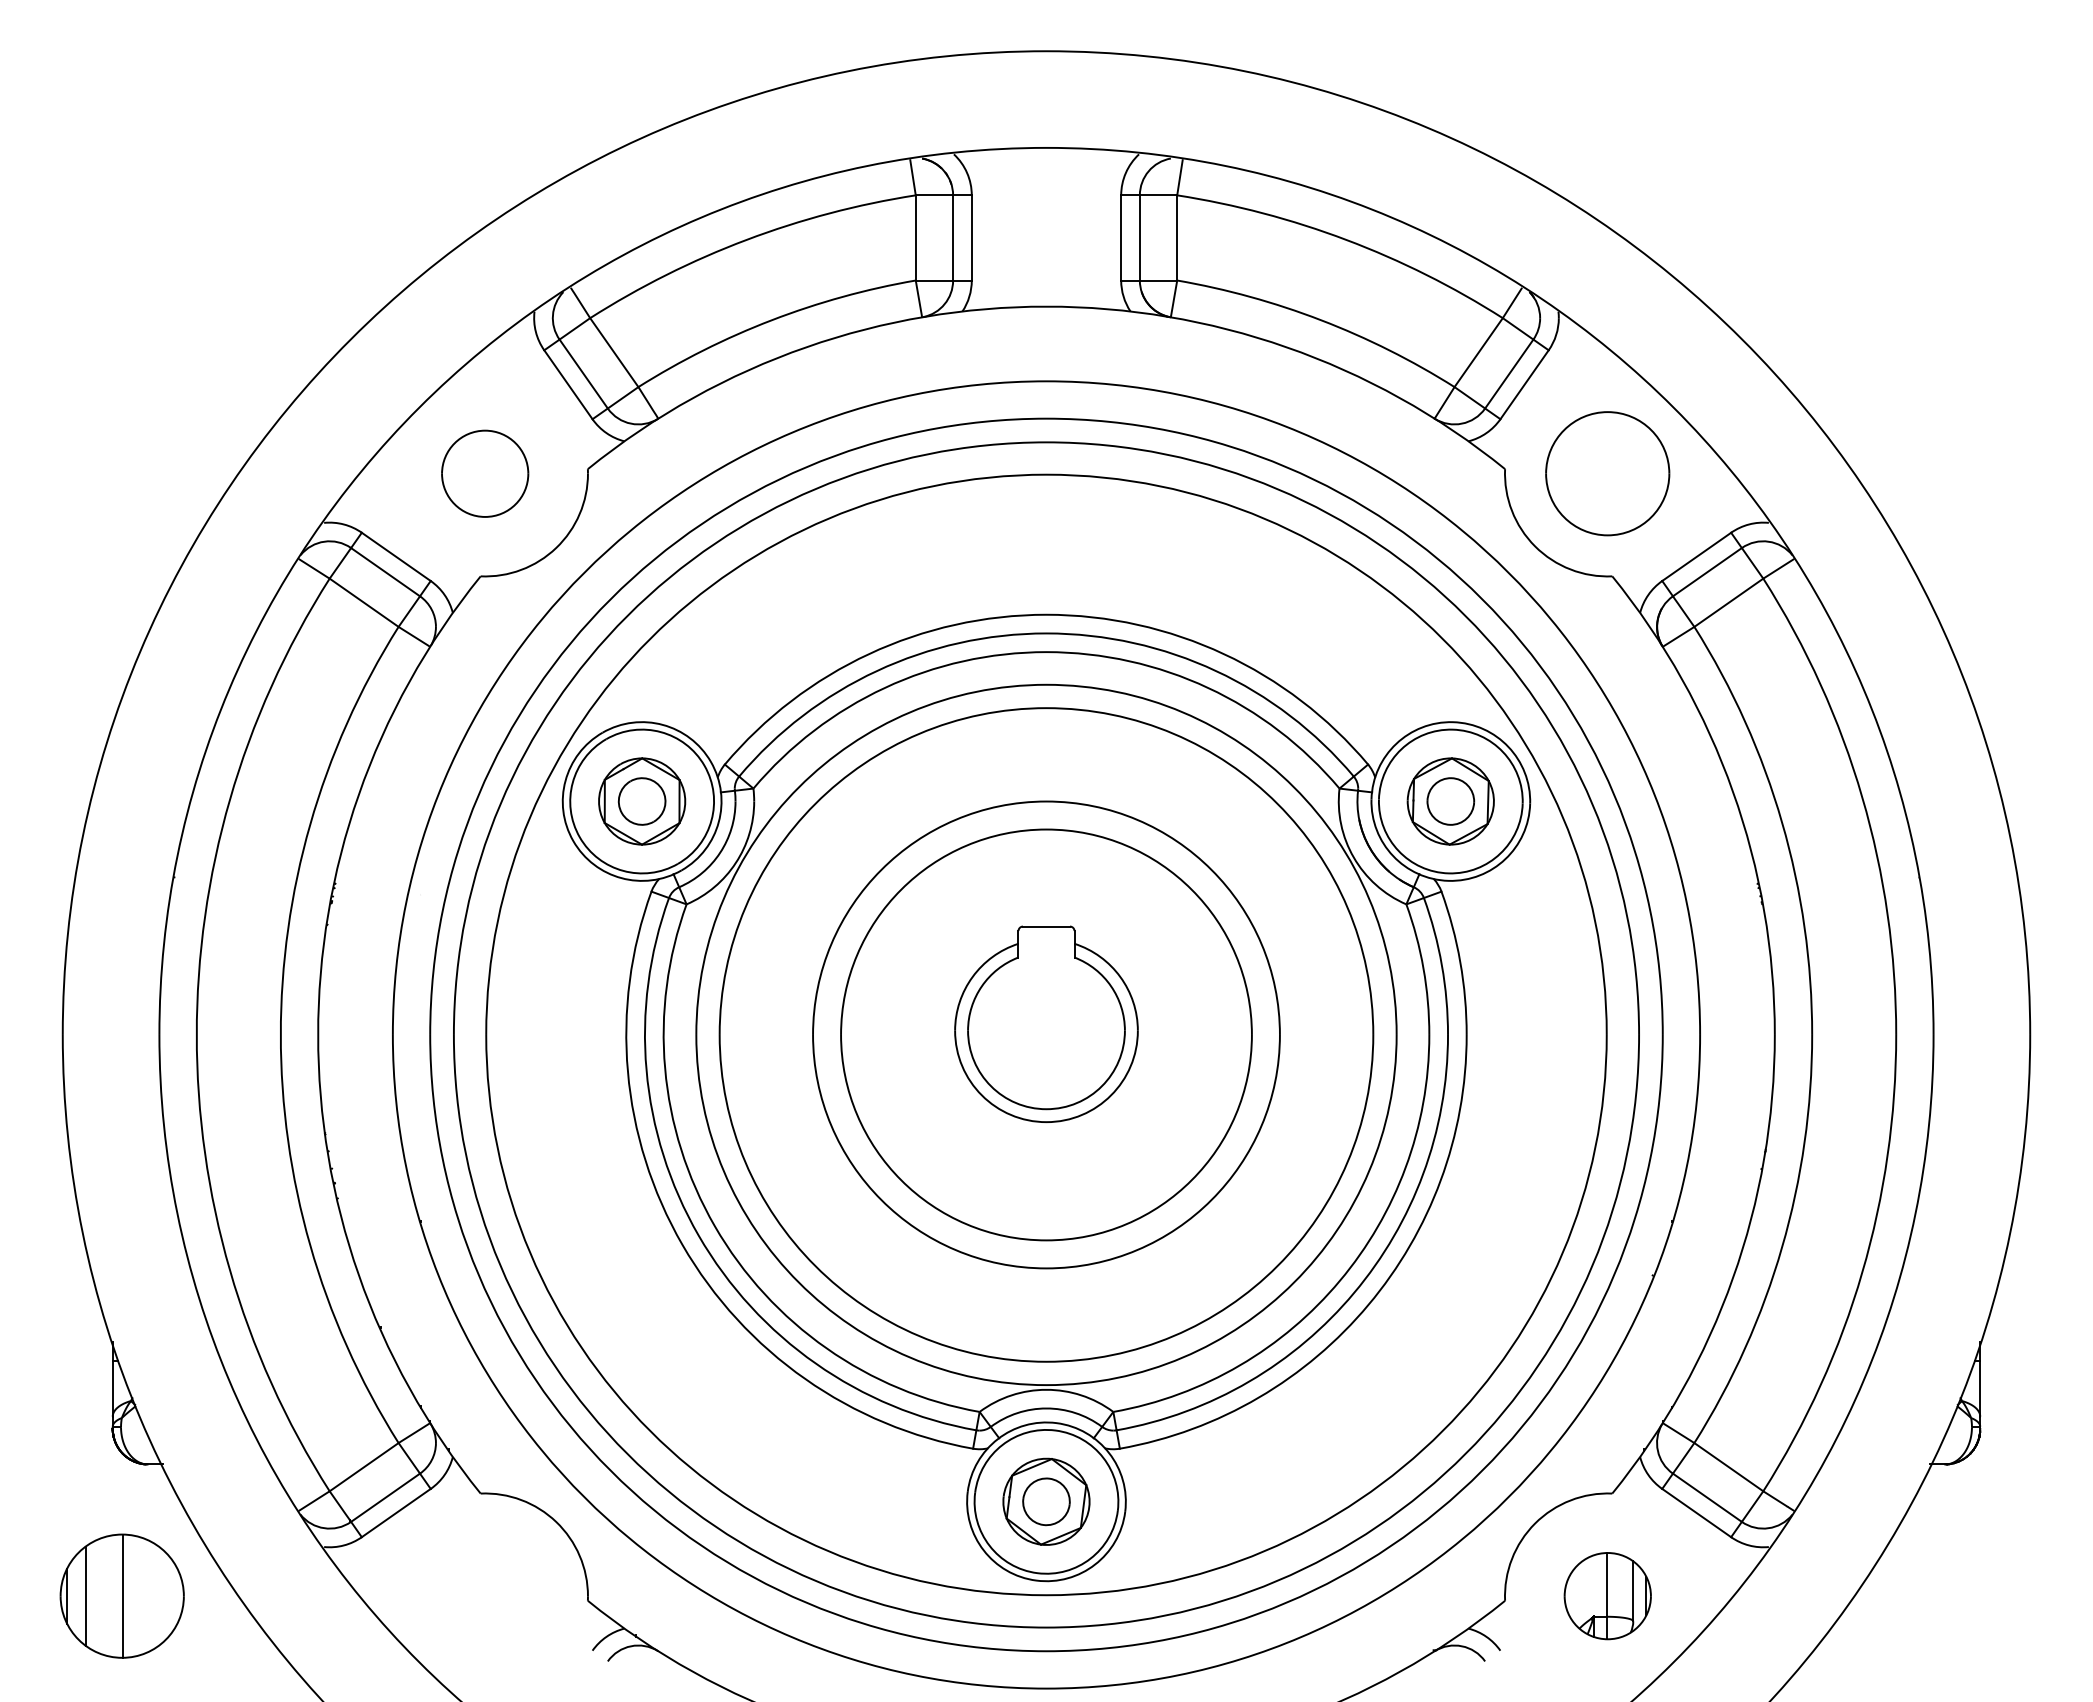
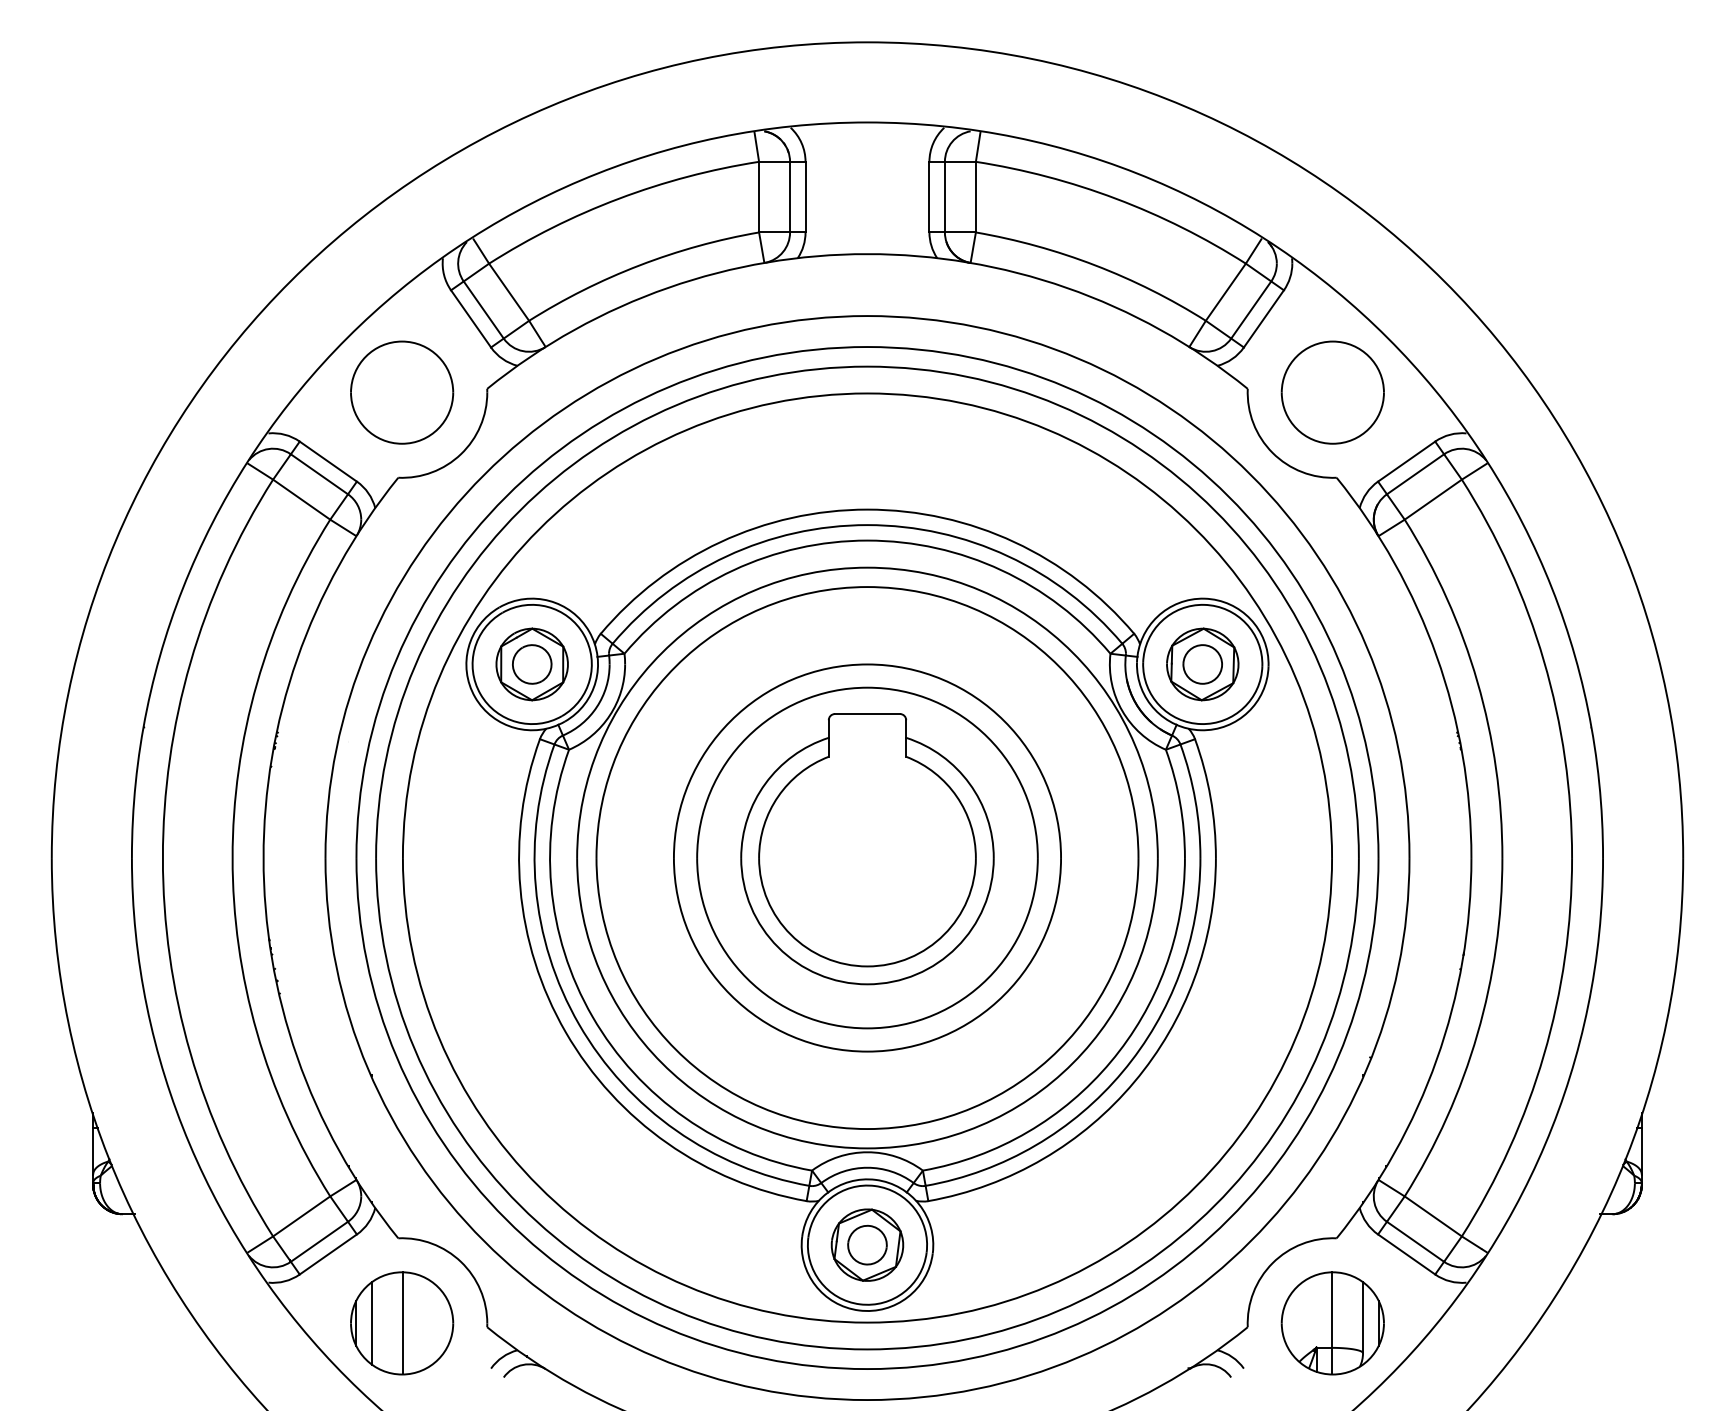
part: (484, 473) -> (401, 392), size x1.43
part: (1046, 1024) -> (867, 849), size x1.67
part: (121, 1595) -> (401, 1322), moved
part: (1607, 1595) -> (1332, 1322), size x1.43

